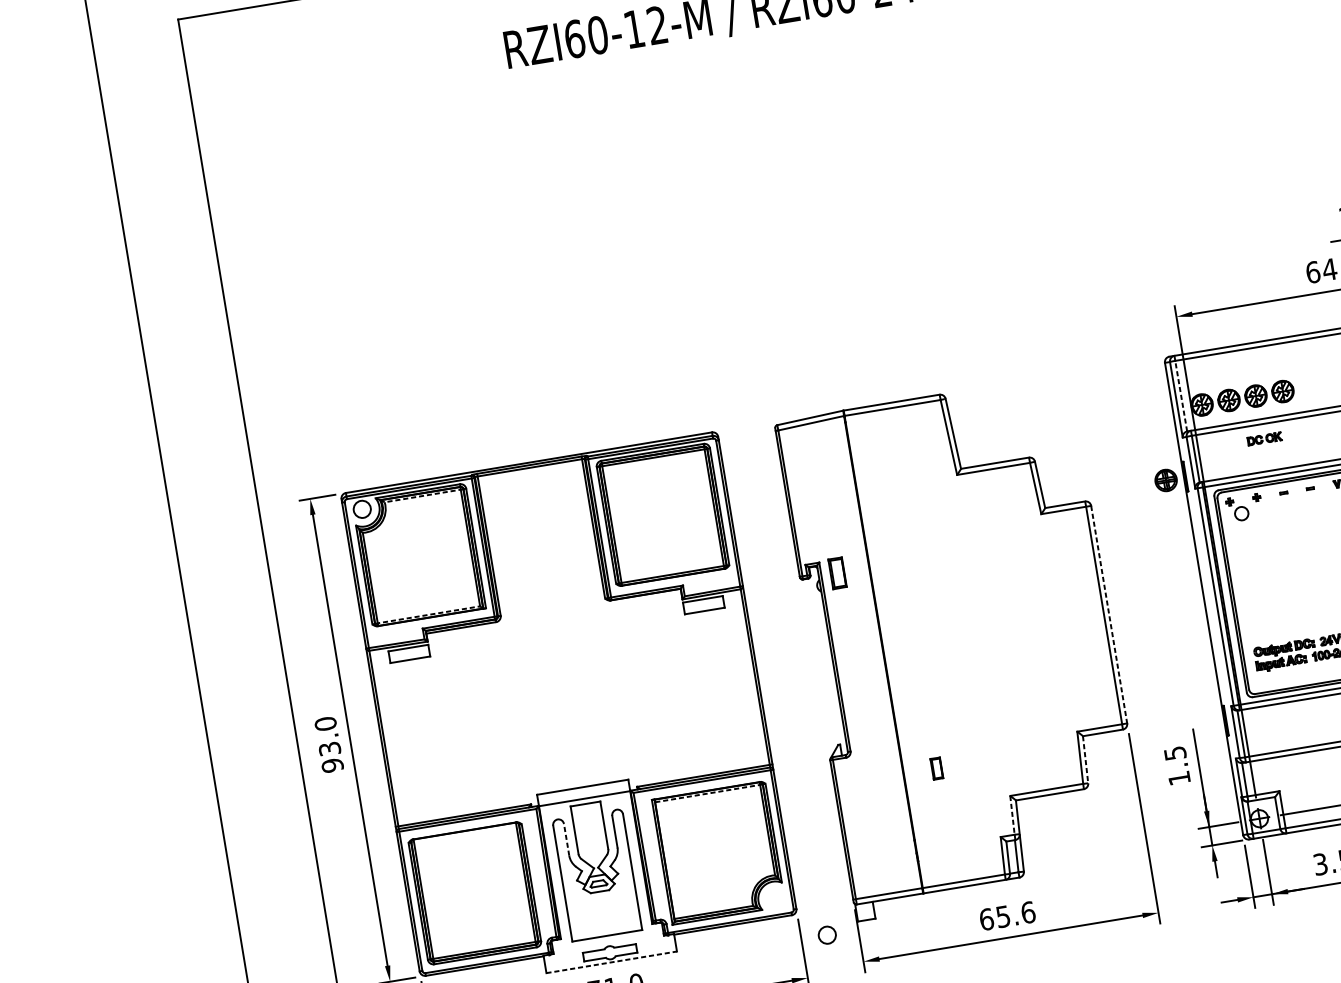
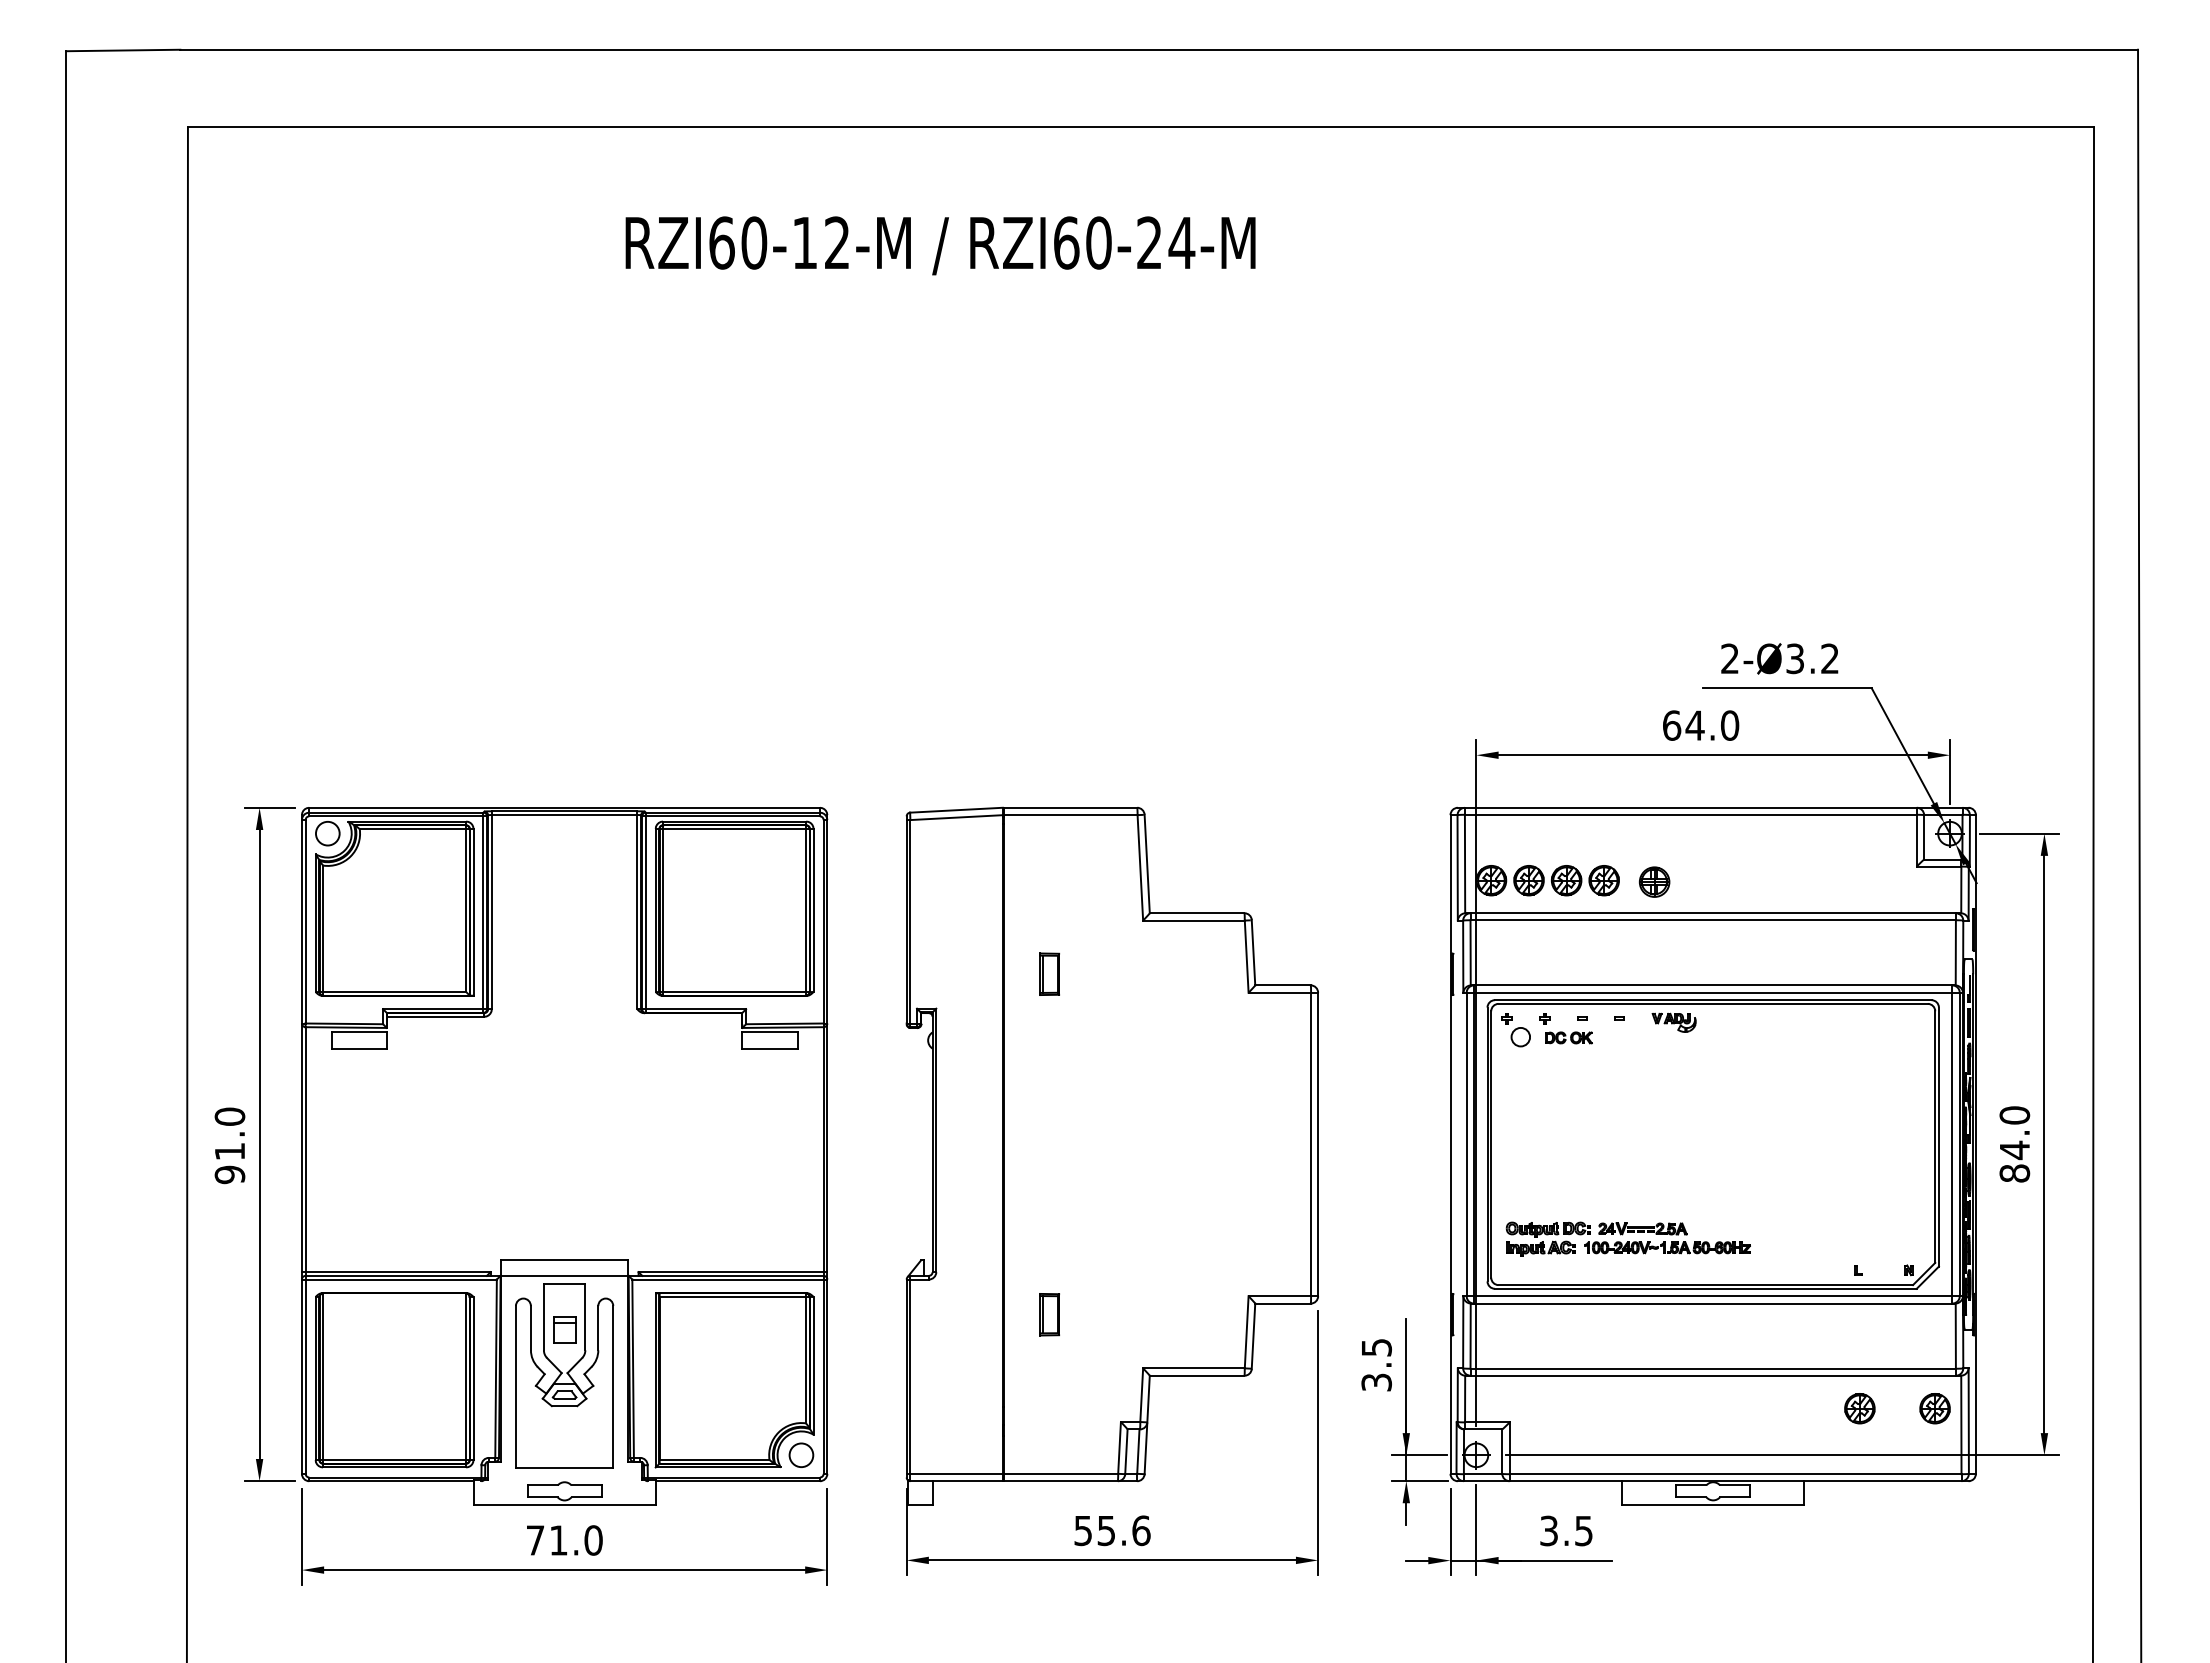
line: (1181, 395) -> (1465, 863), dashed -> solid
part: (1264, 438) -> (1568, 1037), moved
part: (1165, 480) -> (1654, 881), moved
line: (423, 496) -> (414, 829), dashed -> solid
part: (837, 572) -> (1049, 973), moved
line: (428, 614) -> (393, 991), dashed -> solid
line: (1109, 614) -> (1318, 1144), dashed -> solid
text: (329, 748) -> (229, 1151), 93.0 -> 91.0
line: (1085, 760) -> (1253, 1336), dashed -> solid
part: (936, 768) -> (1049, 1314), size x1.43
text: (1179, 778) -> (1376, 1382), 1.5 -> 3.5
line: (708, 793) -> (734, 1297), dashed -> solid
line: (1012, 815) -> (1141, 1395), dashed -> solid
part: (590, 836) -> (564, 1329), added
line: (566, 839) -> (530, 1327), dashed -> solid
text: (986, 919) -> (1083, 1530), 65.6 -> 55.6
circle: (827, 934) -> (801, 1454), moved
line: (612, 962) -> (565, 1504), dashed -> solid

